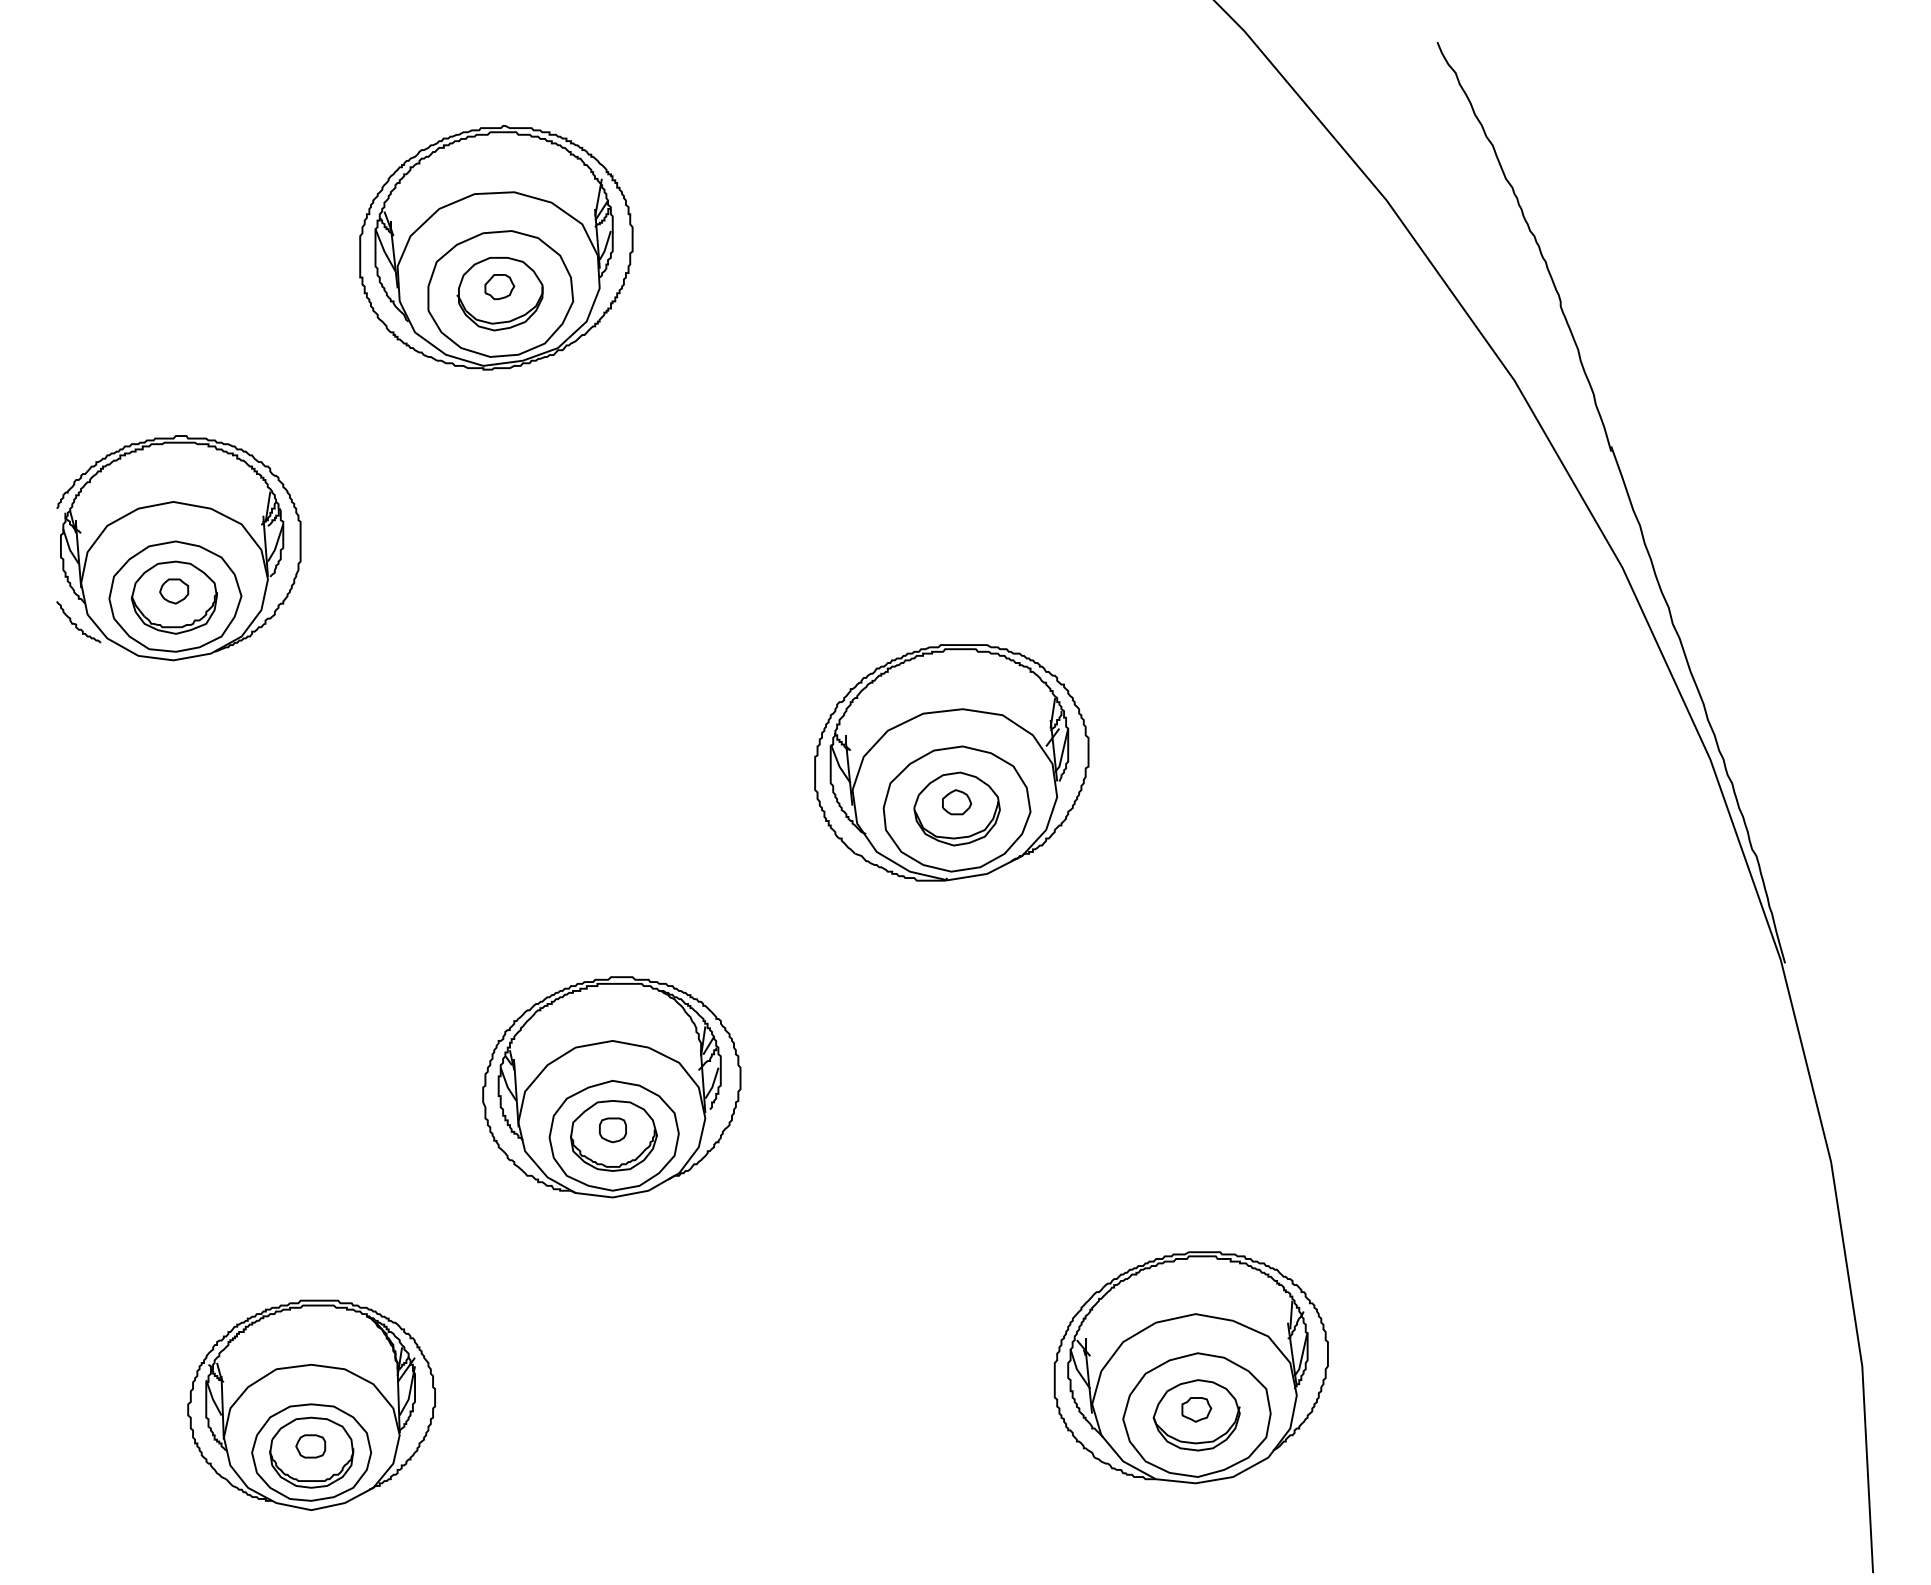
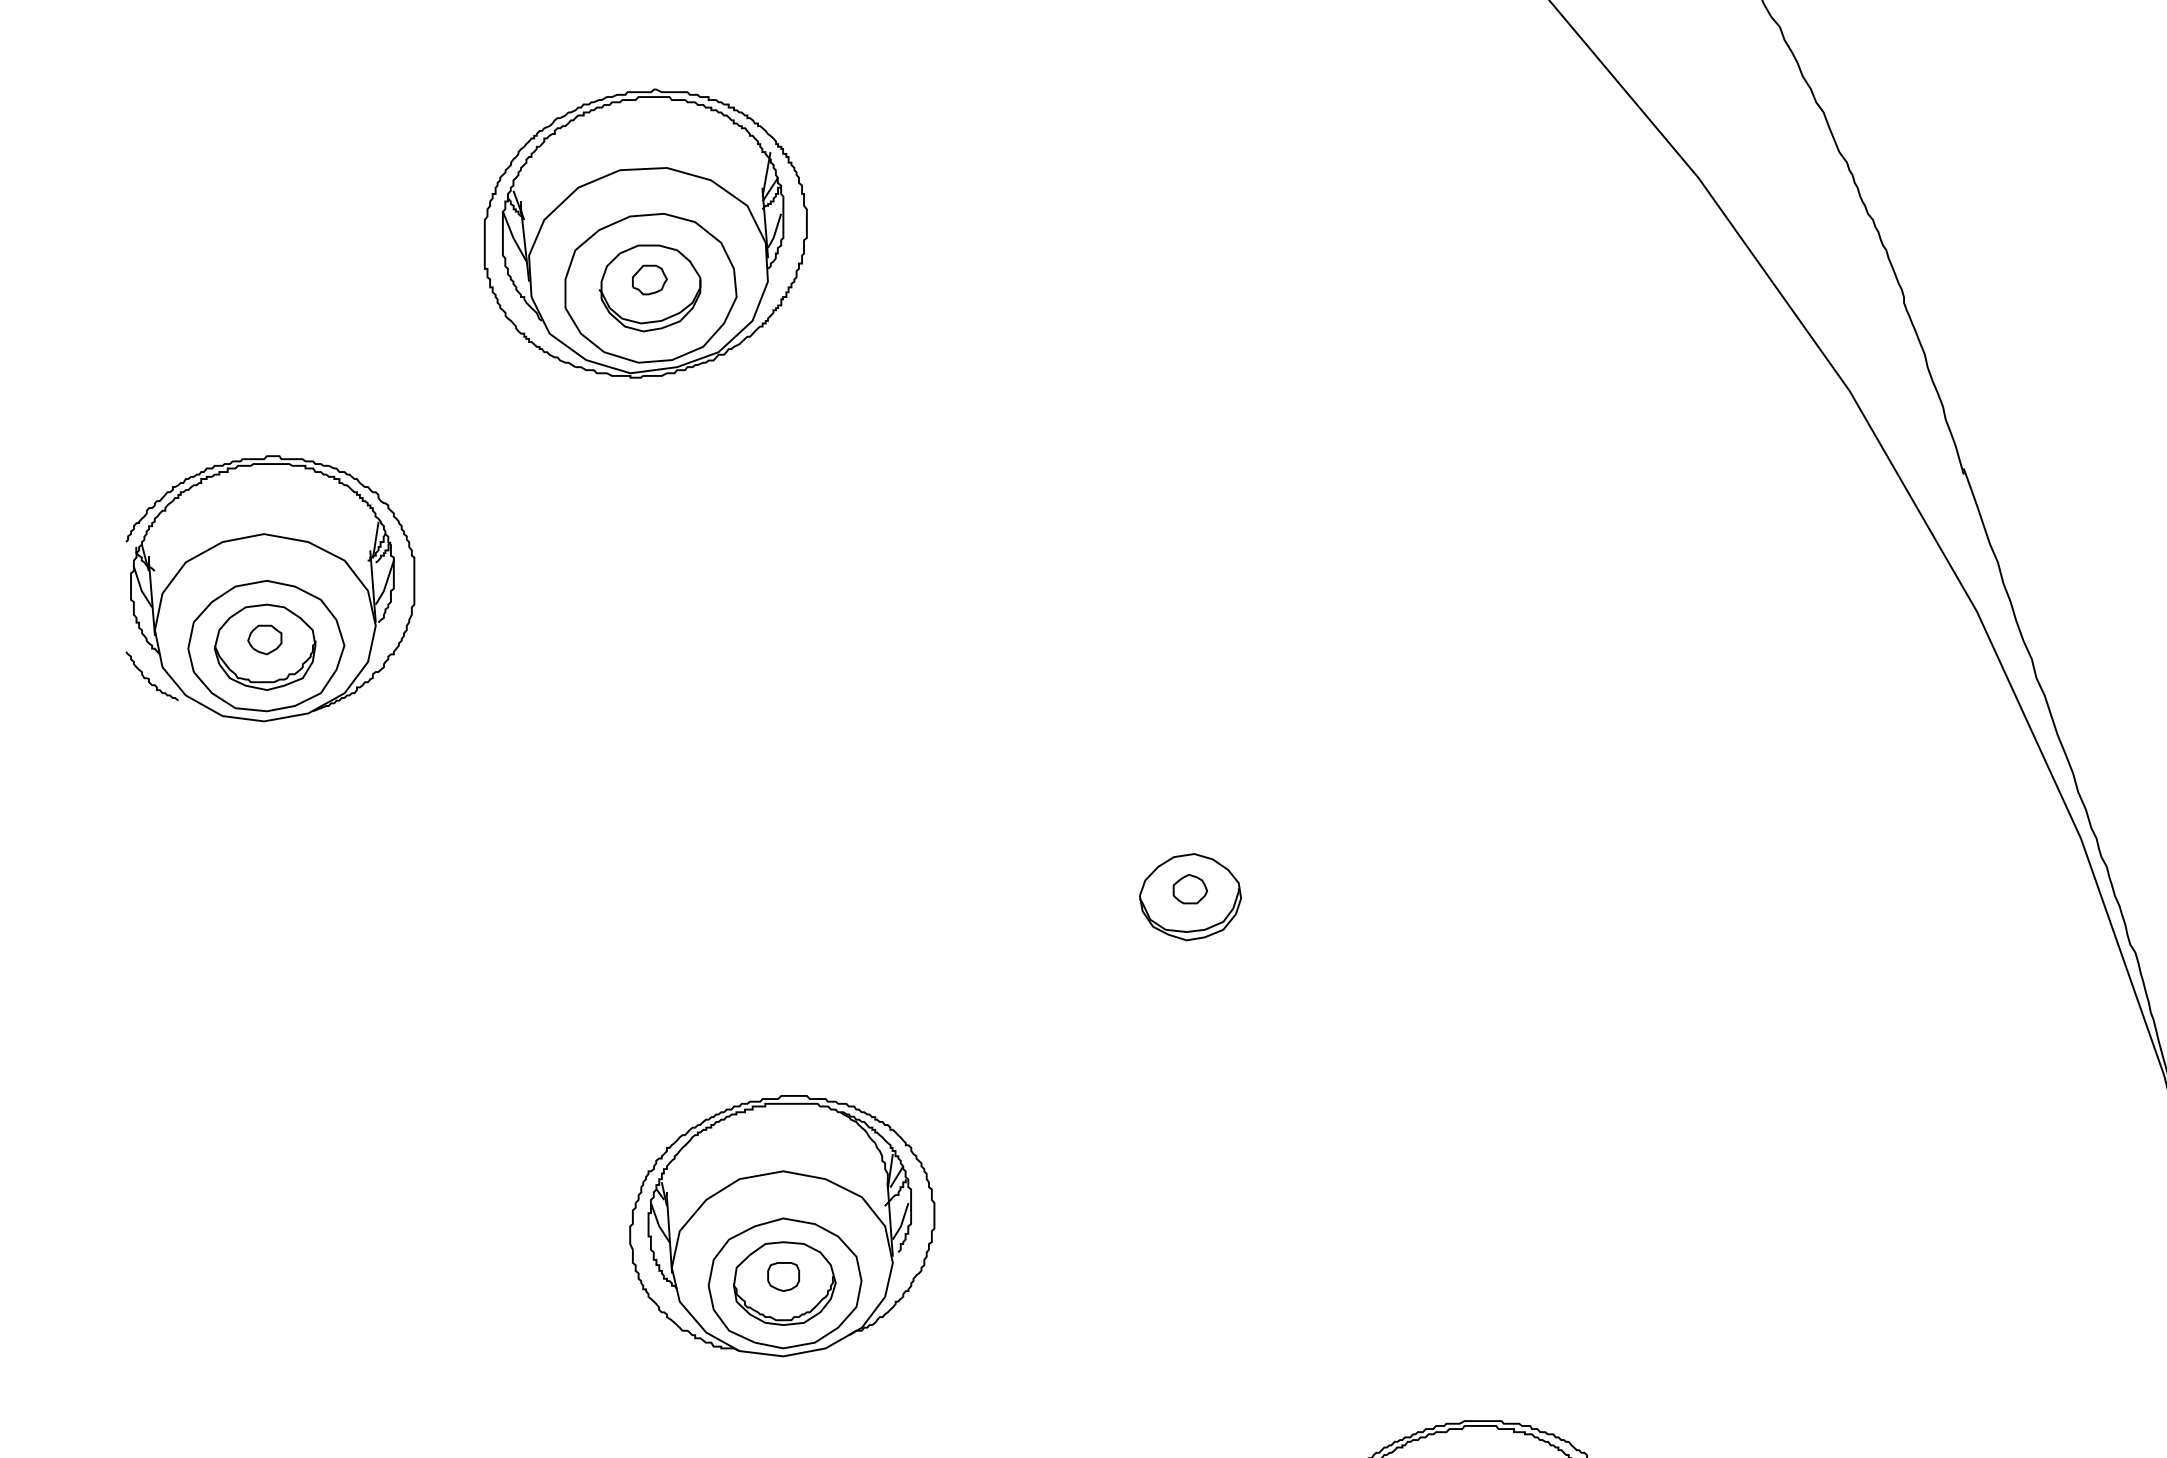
part: (951, 762) -> (1183, 842), removed

